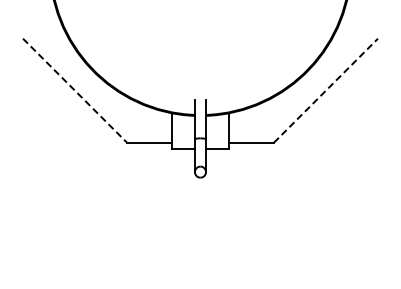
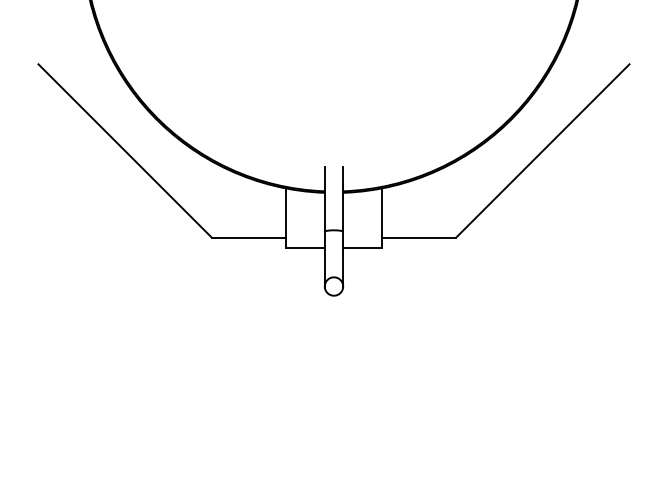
line: (75, 90) -> (125, 150), dashed -> solid
line: (325, 90) -> (542, 150), dashed -> solid

